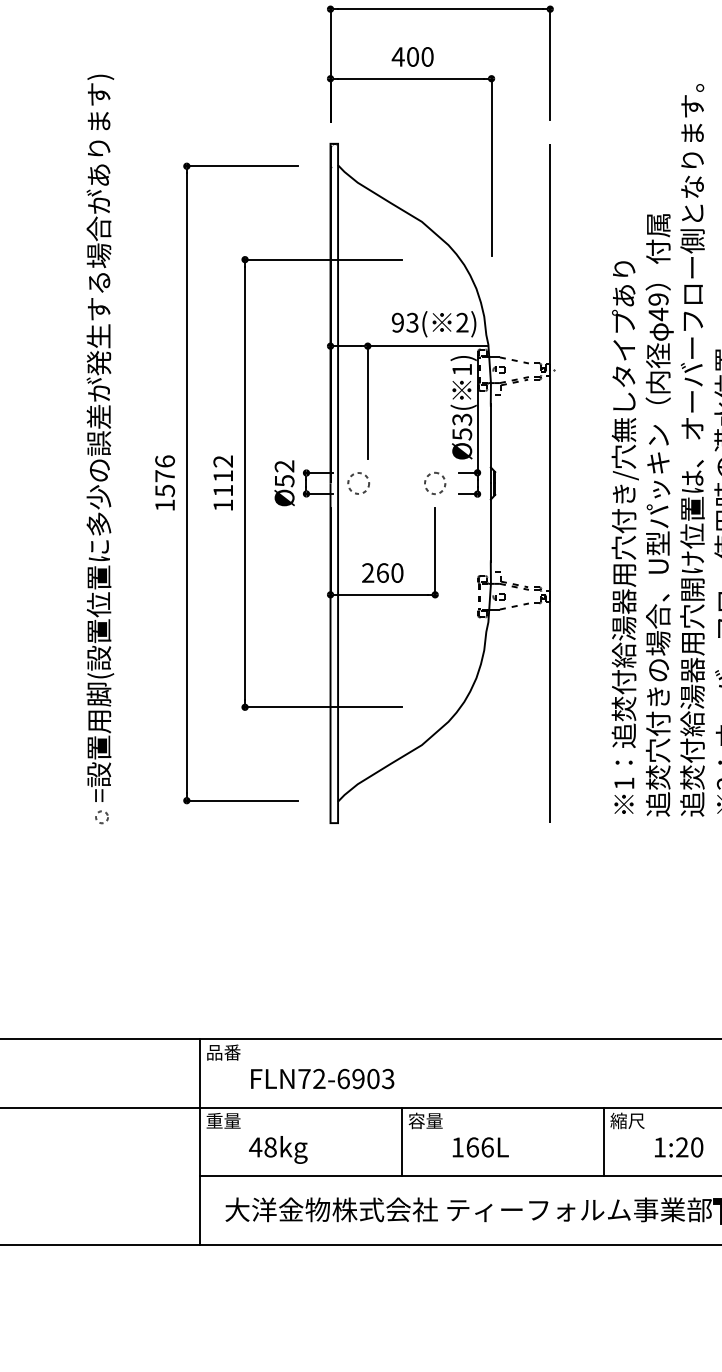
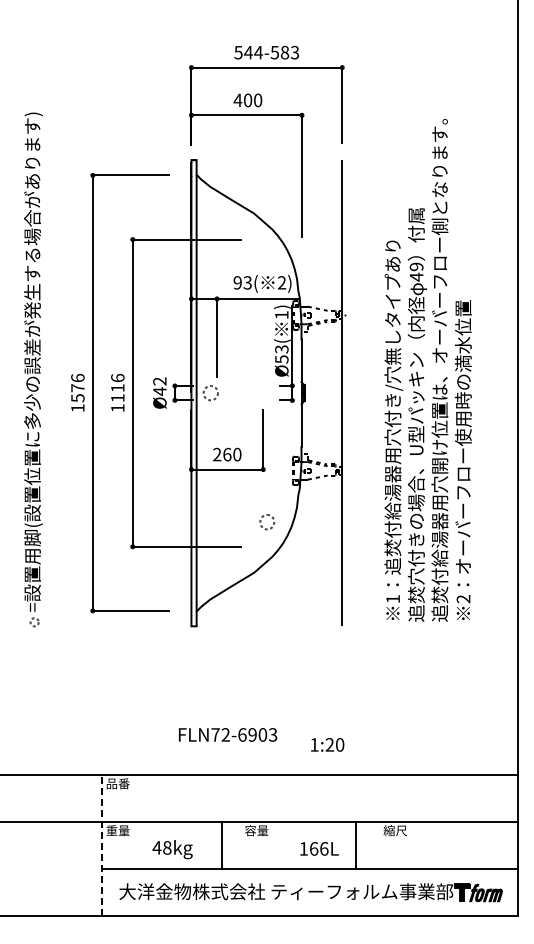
text: (222, 460) -> (117, 377), 1112 -> 1116
text: (283, 481) -> (159, 391), Ø52 -> Ø42
part: (435, 483) -> (267, 522), moved
text: (323, 1078) -> (228, 734), moved
line: (199, 1141) -> (101, 844), solid -> dashed
line: (401, 1141) -> (221, 844), moved
line: (604, 1141) -> (356, 844), moved
text: (480, 1146) -> (319, 848), moved
text: (678, 1146) -> (327, 744), moved
text: (278, 1149) -> (172, 849), moved

